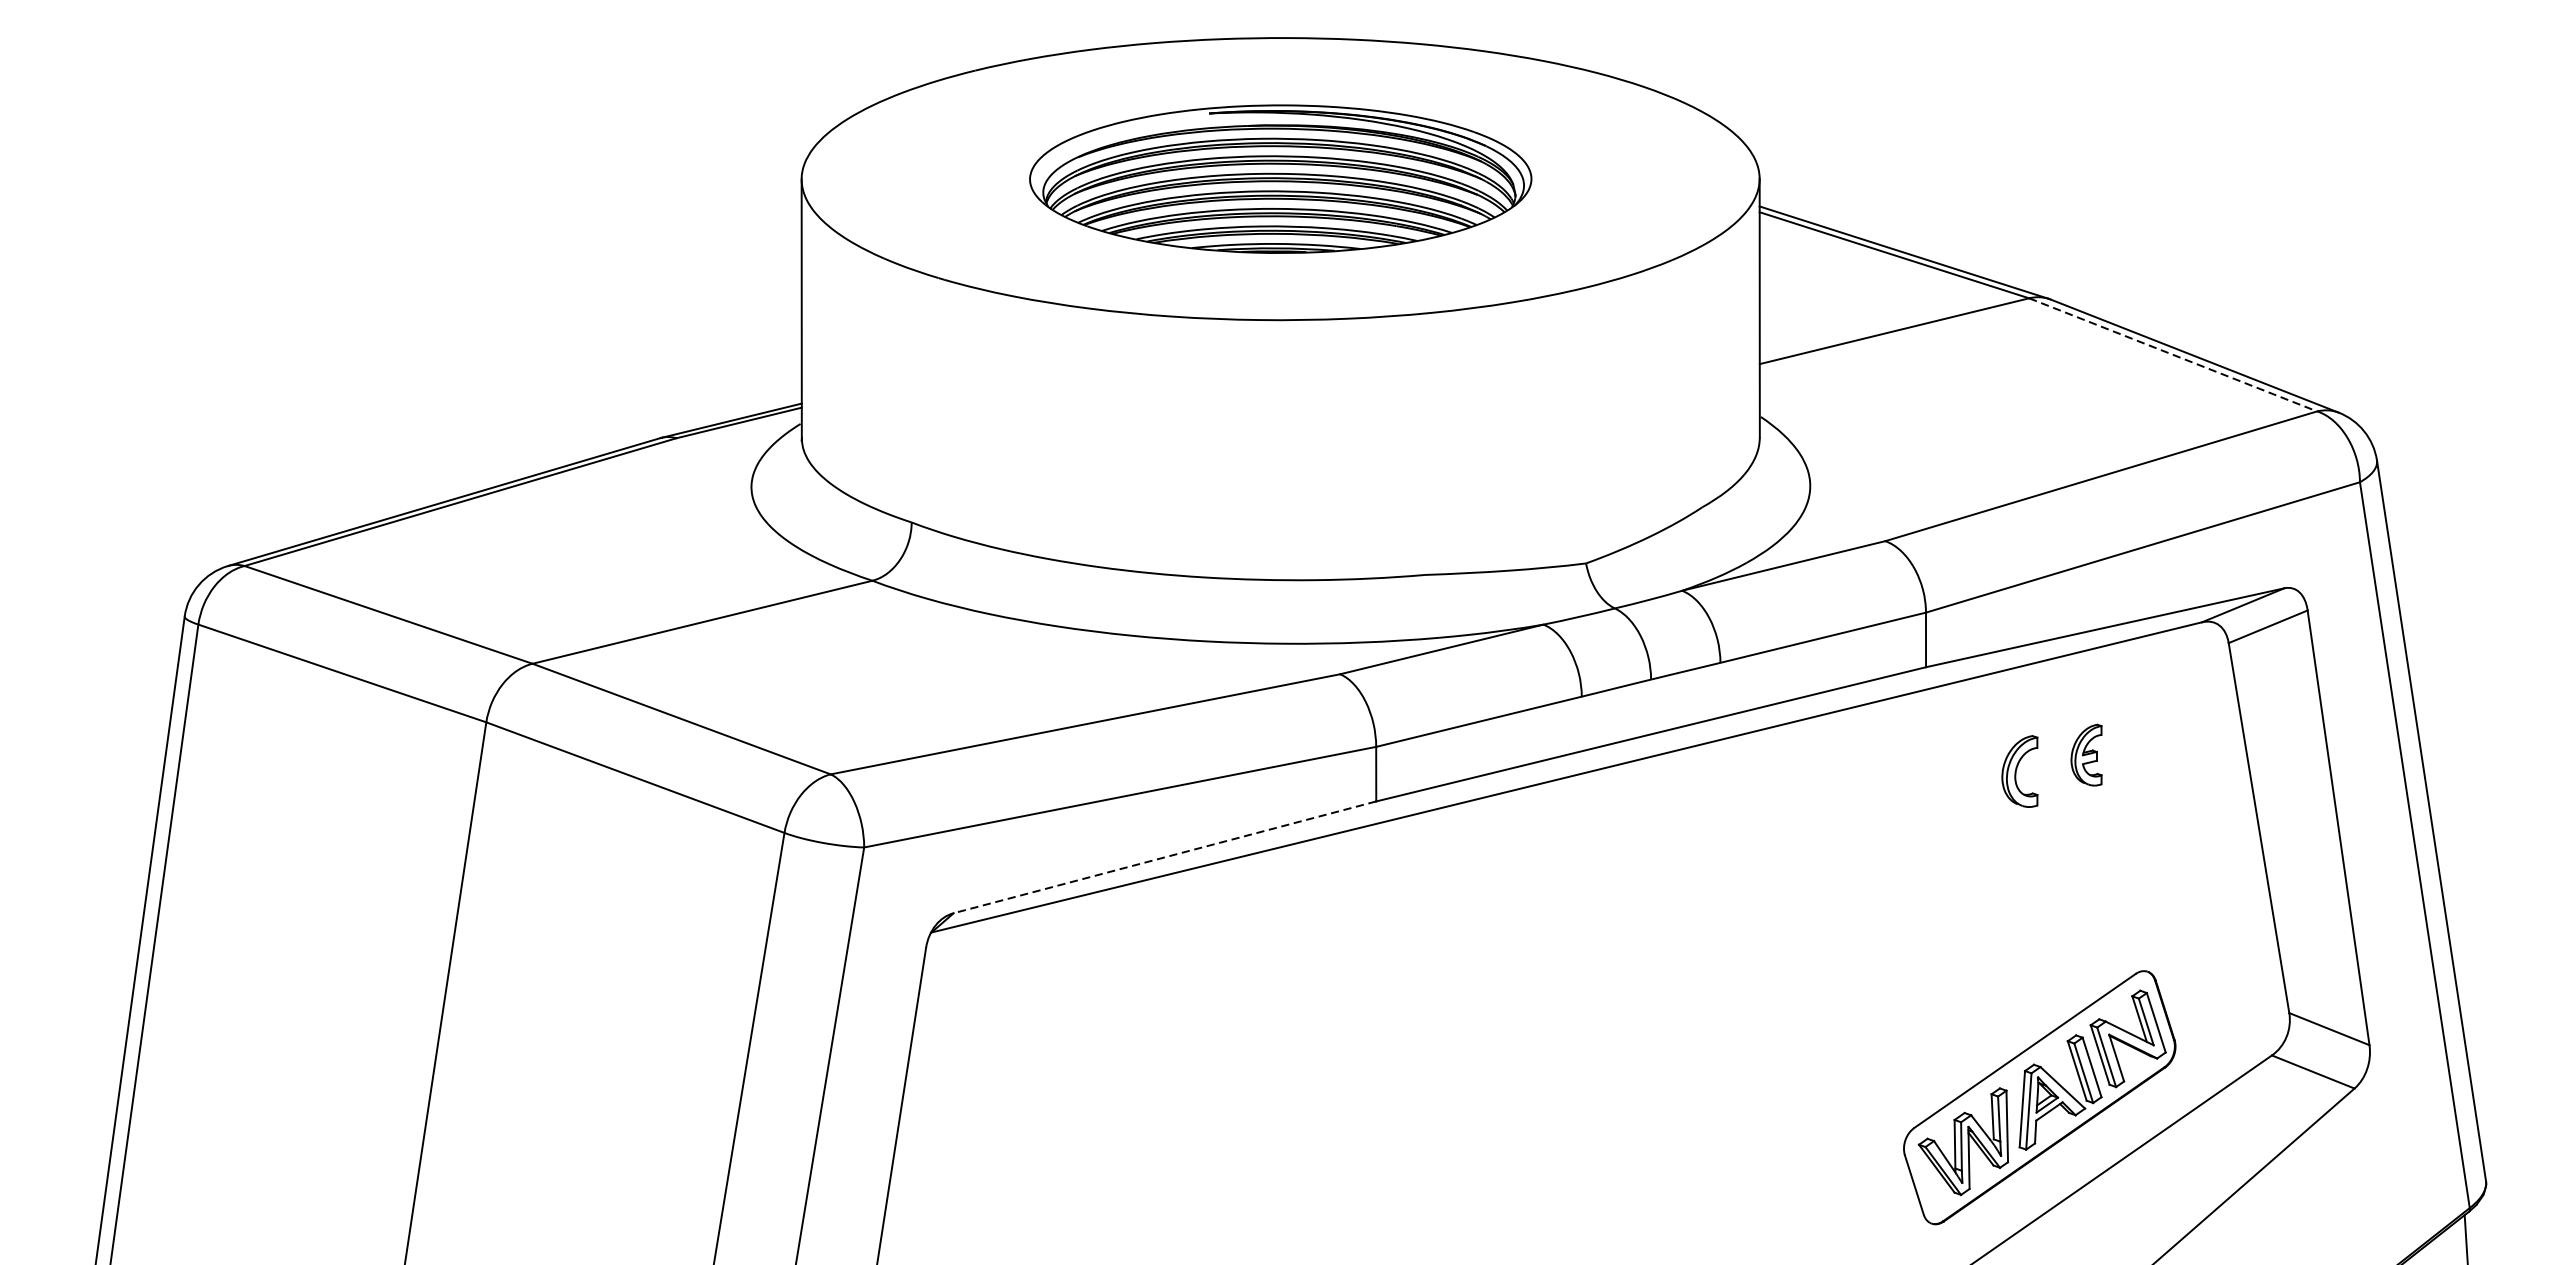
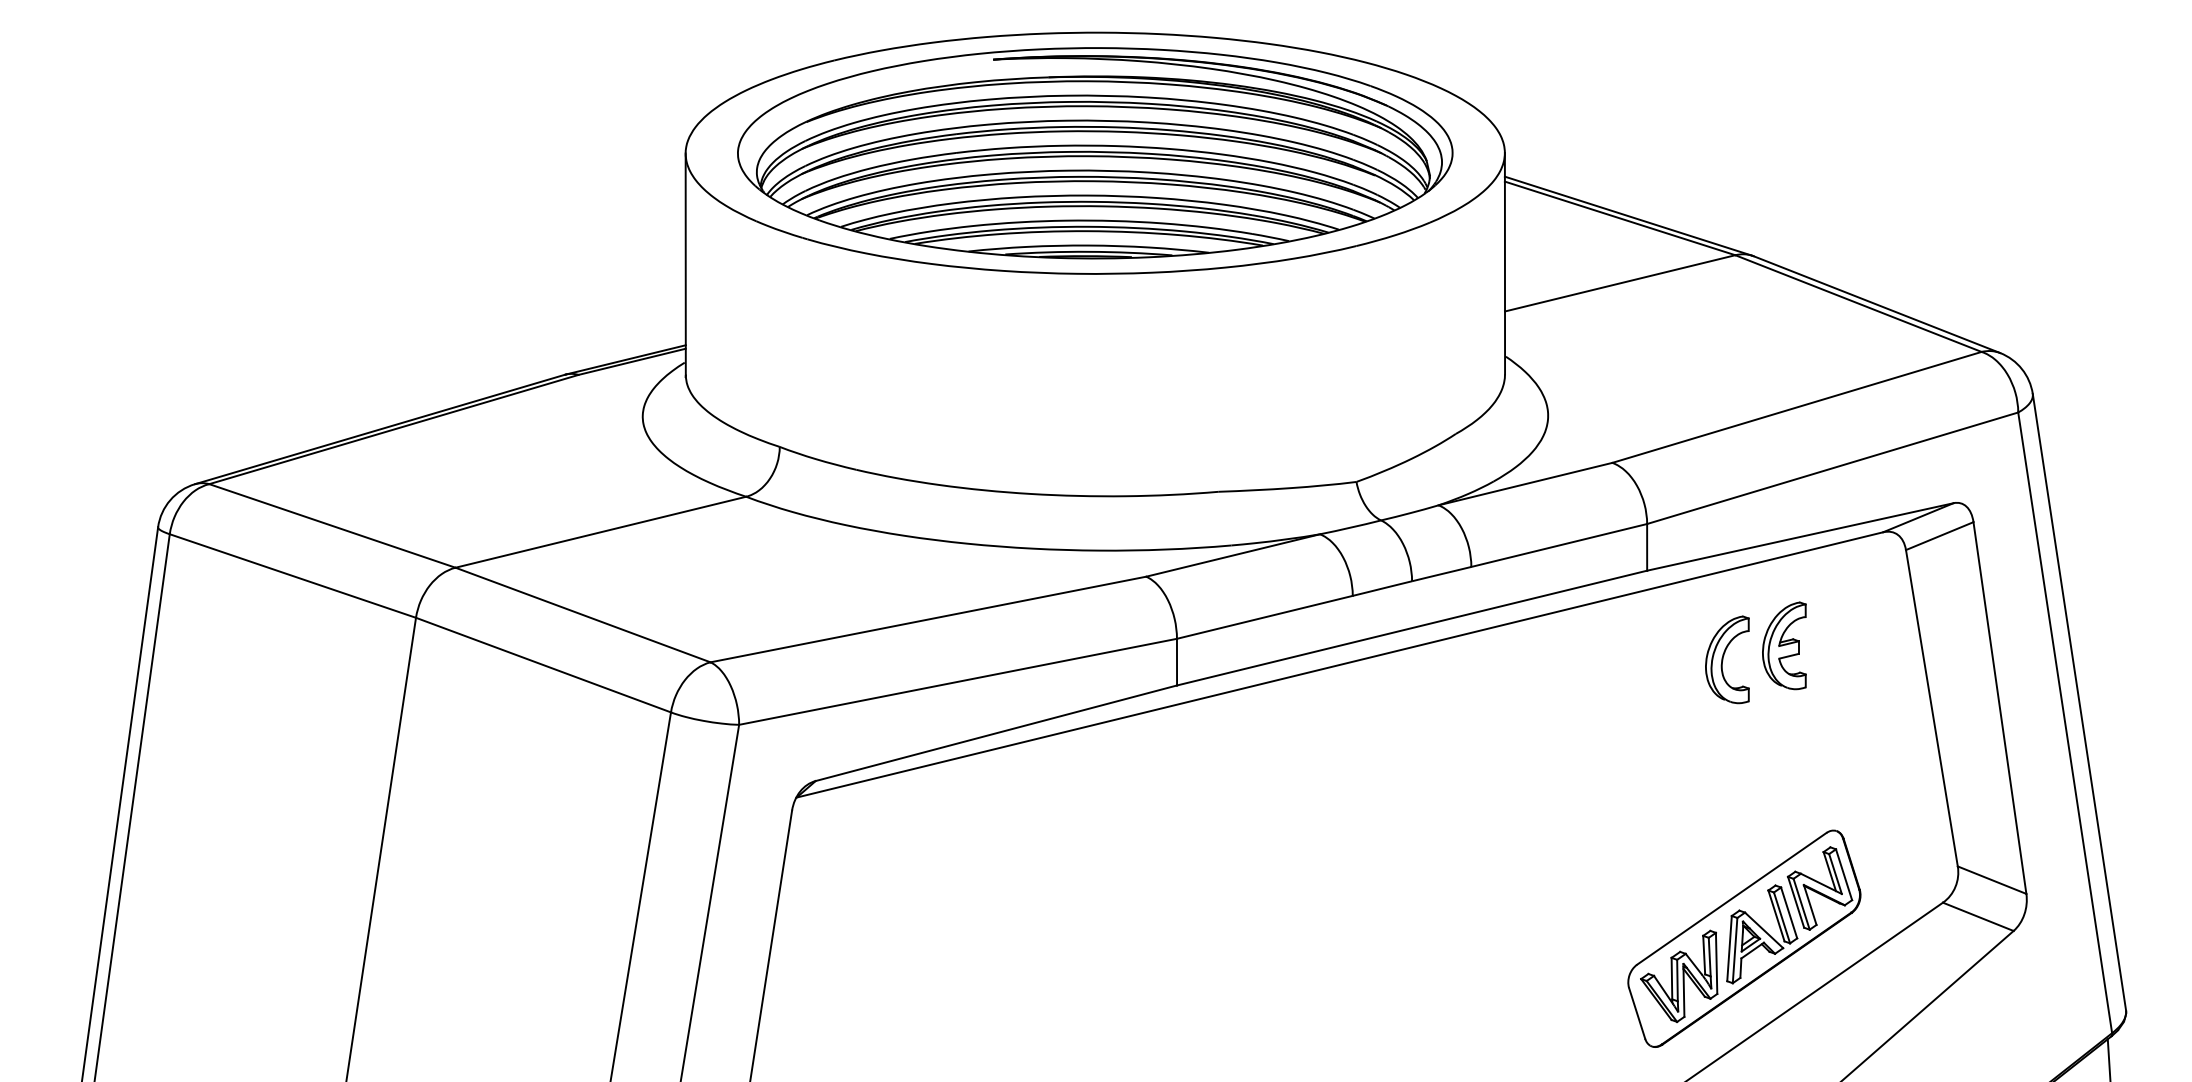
part: (1280, 179) -> (1095, 153), size x1.67
line: (2173, 354) -> (1858, 303), dashed -> solid
part: (2086, 754) -> (1784, 645), size x1.67
part: (2019, 771) -> (1727, 659), size x1.43
line: (1165, 857) -> (996, 733), dashed -> solid

